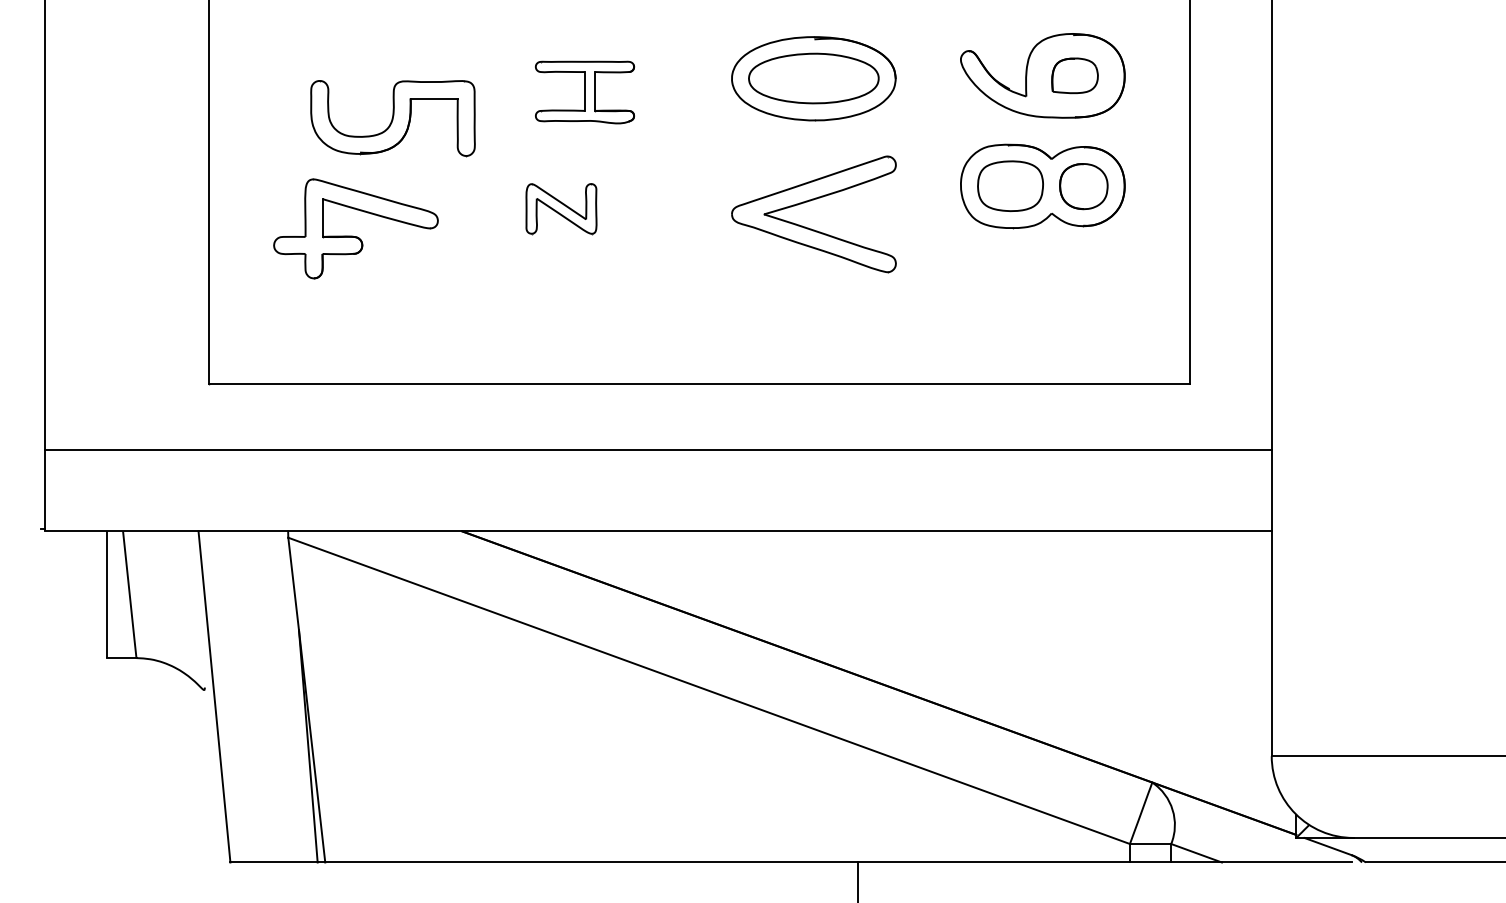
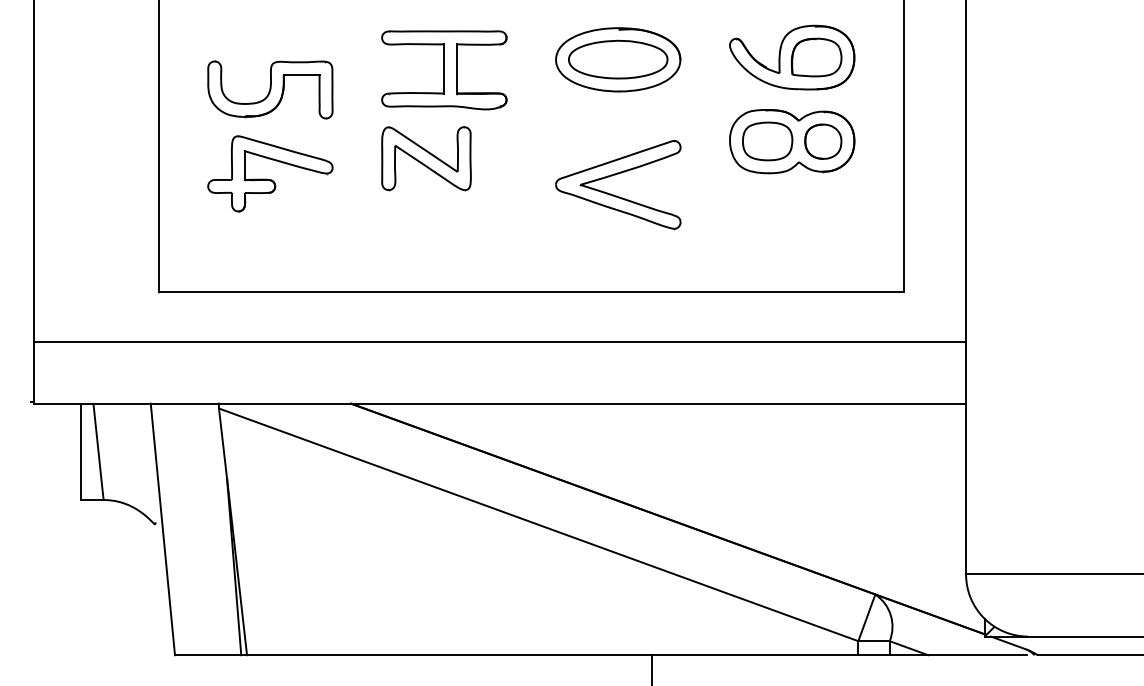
part: (1074, 75) -> (816, 57), size x1.43
part: (584, 92) -> (443, 70), size x1.67
part: (392, 118) -> (270, 90), moved
part: (810, 201) -> (615, 175), moved
part: (561, 208) -> (426, 158), size x1.67

